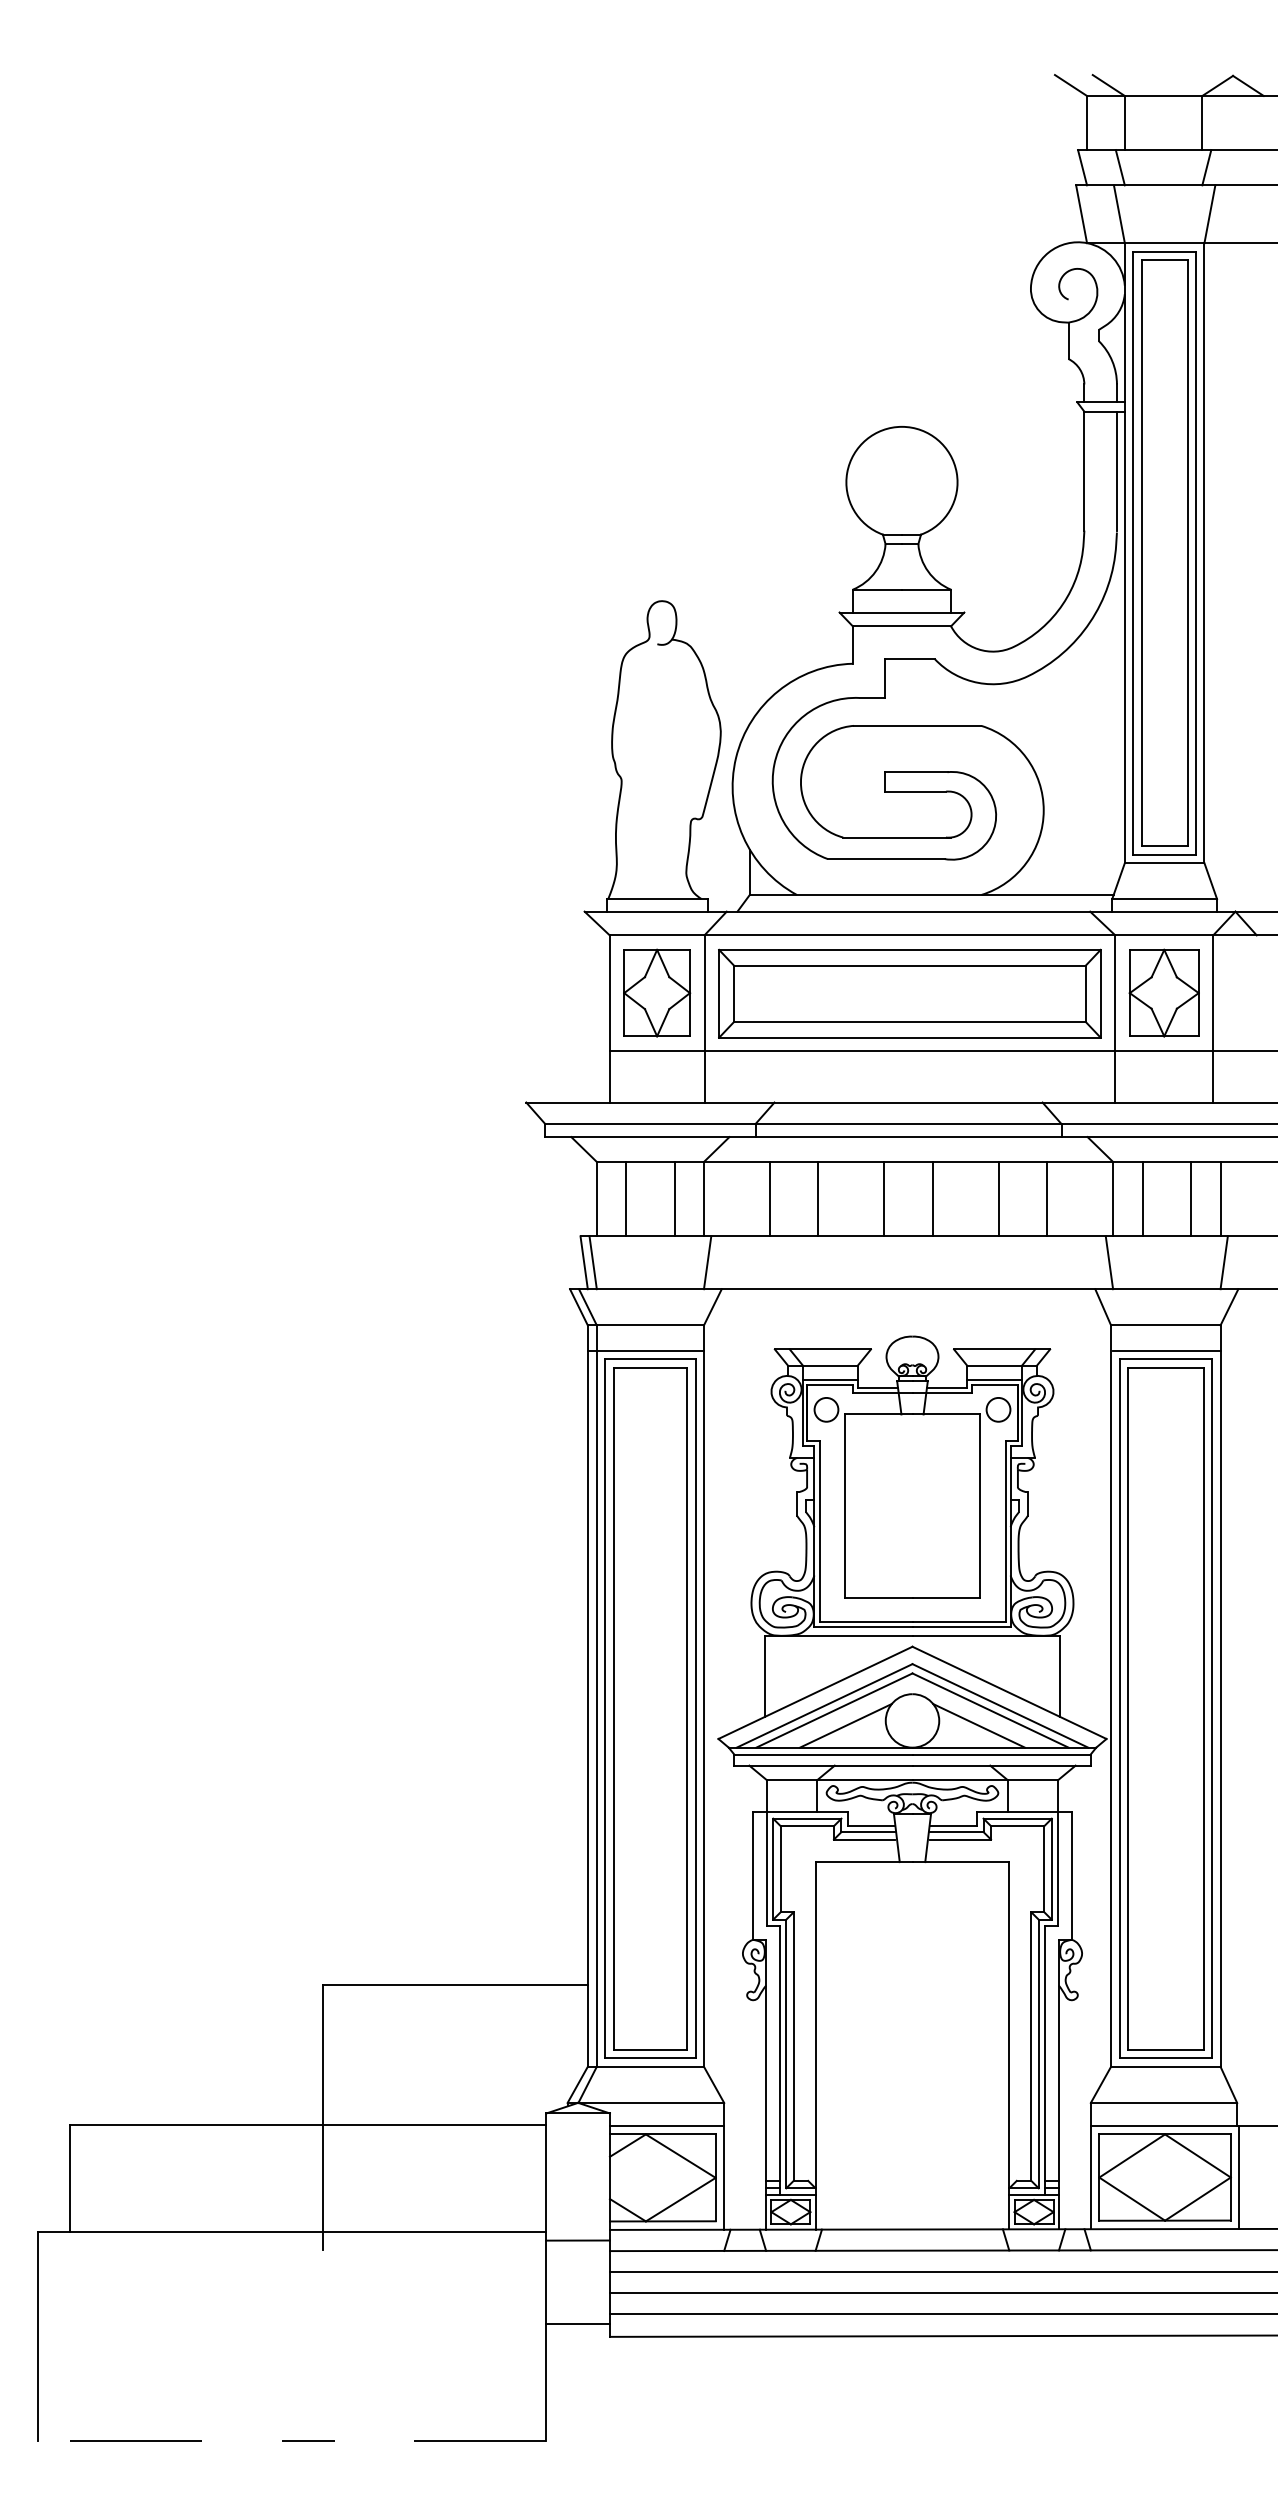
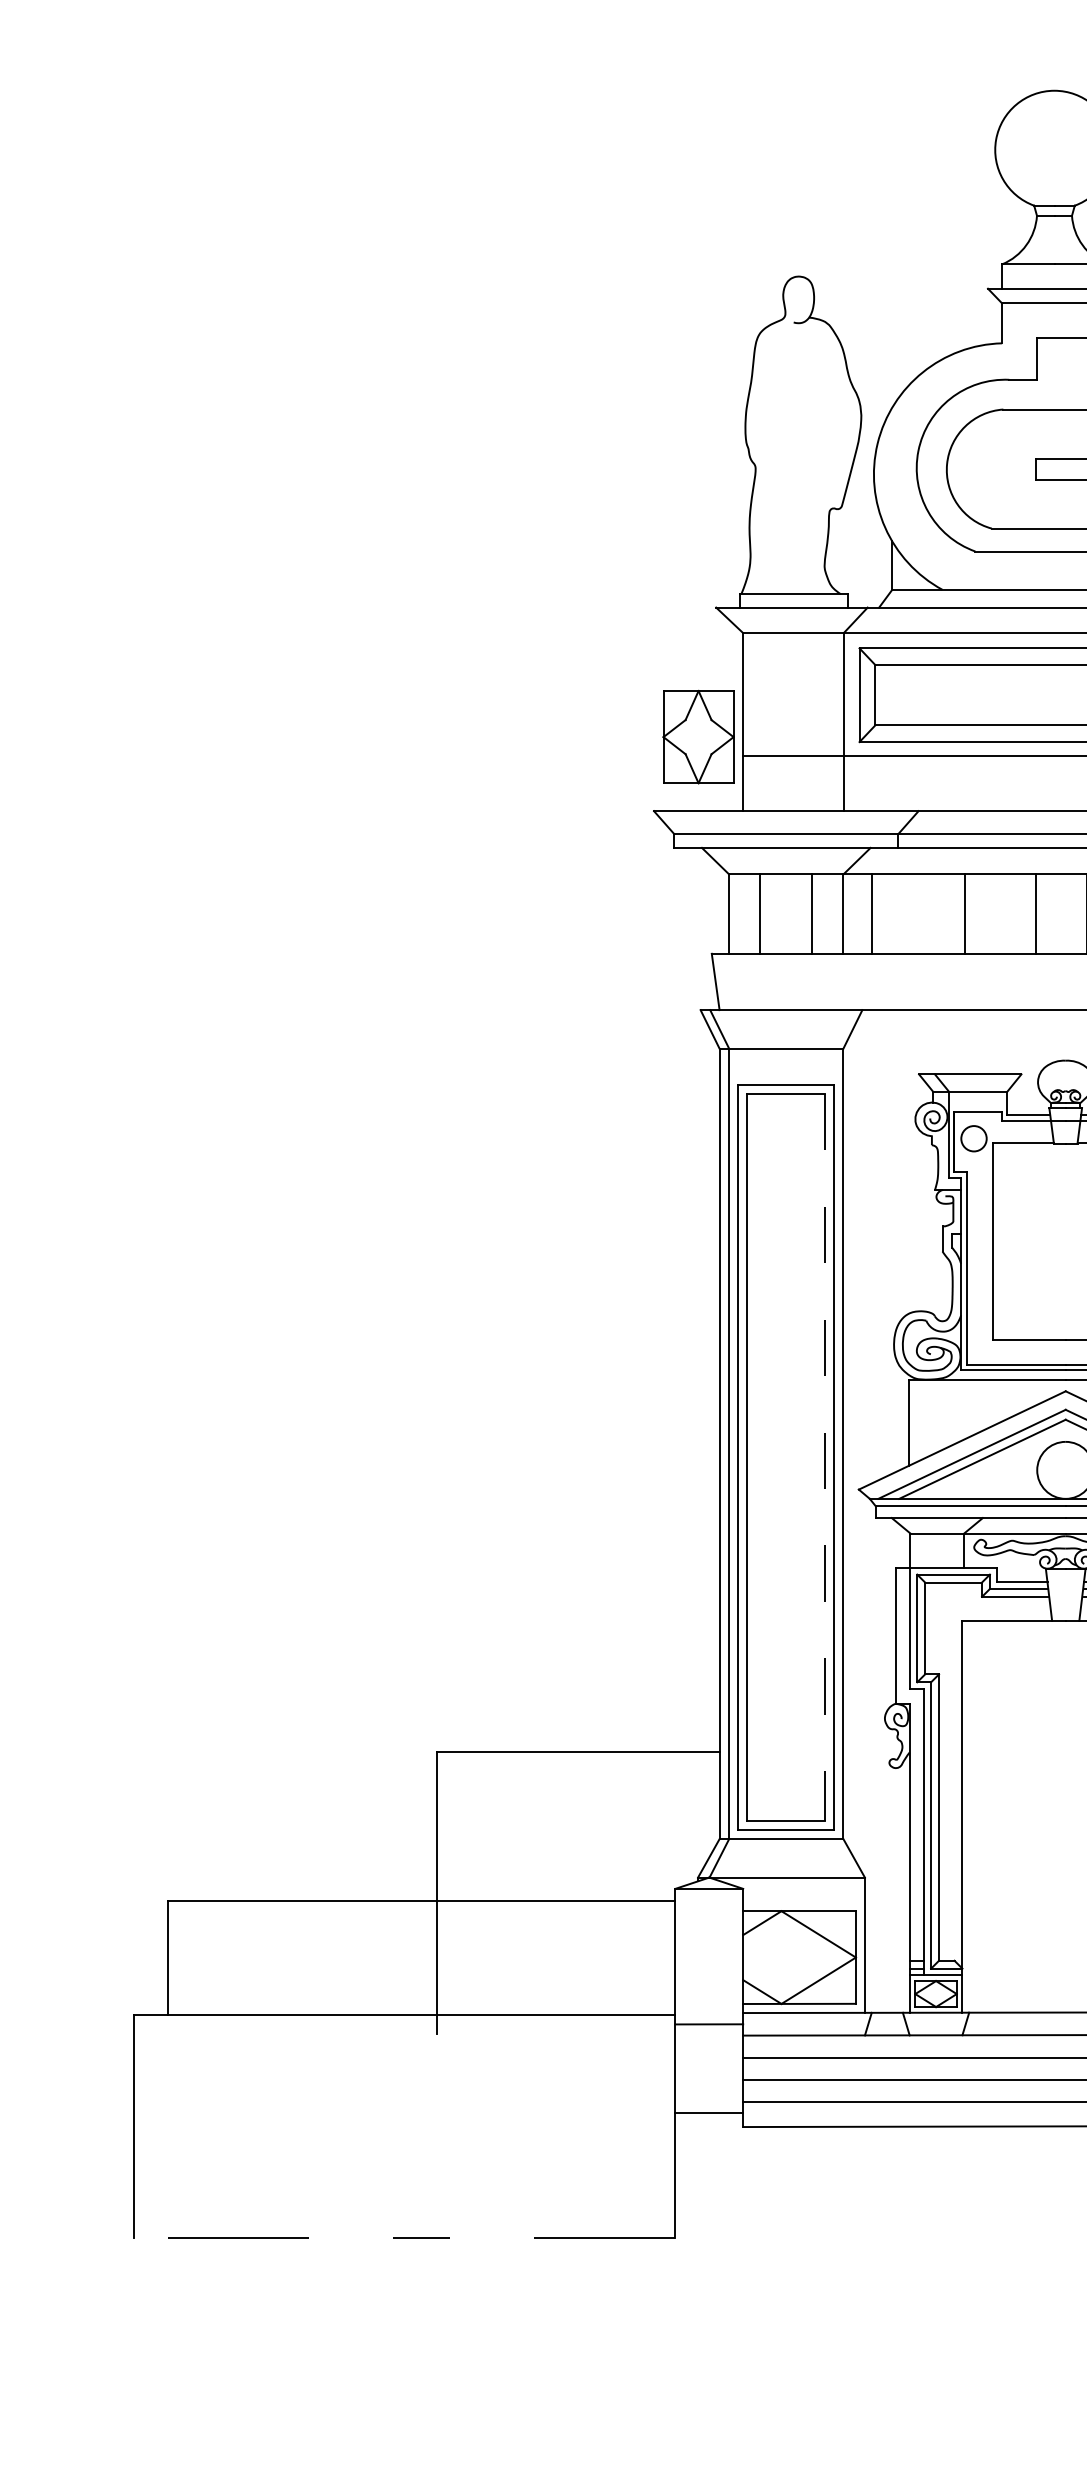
part: (657, 992) -> (698, 736), moved
line: (769, 1198) -> (871, 913), moved
line: (592, 1262) -> (724, 981), removed
line: (707, 1262) -> (847, 981), removed
line: (645, 1350) -> (781, 1075), removed
line: (829, 1379) -> (977, 1106), removed
line: (687, 1708) -> (825, 1457), solid -> dashed
line: (845, 1725) -> (994, 1475), removed
line: (666, 2125) -> (803, 1901), removed

